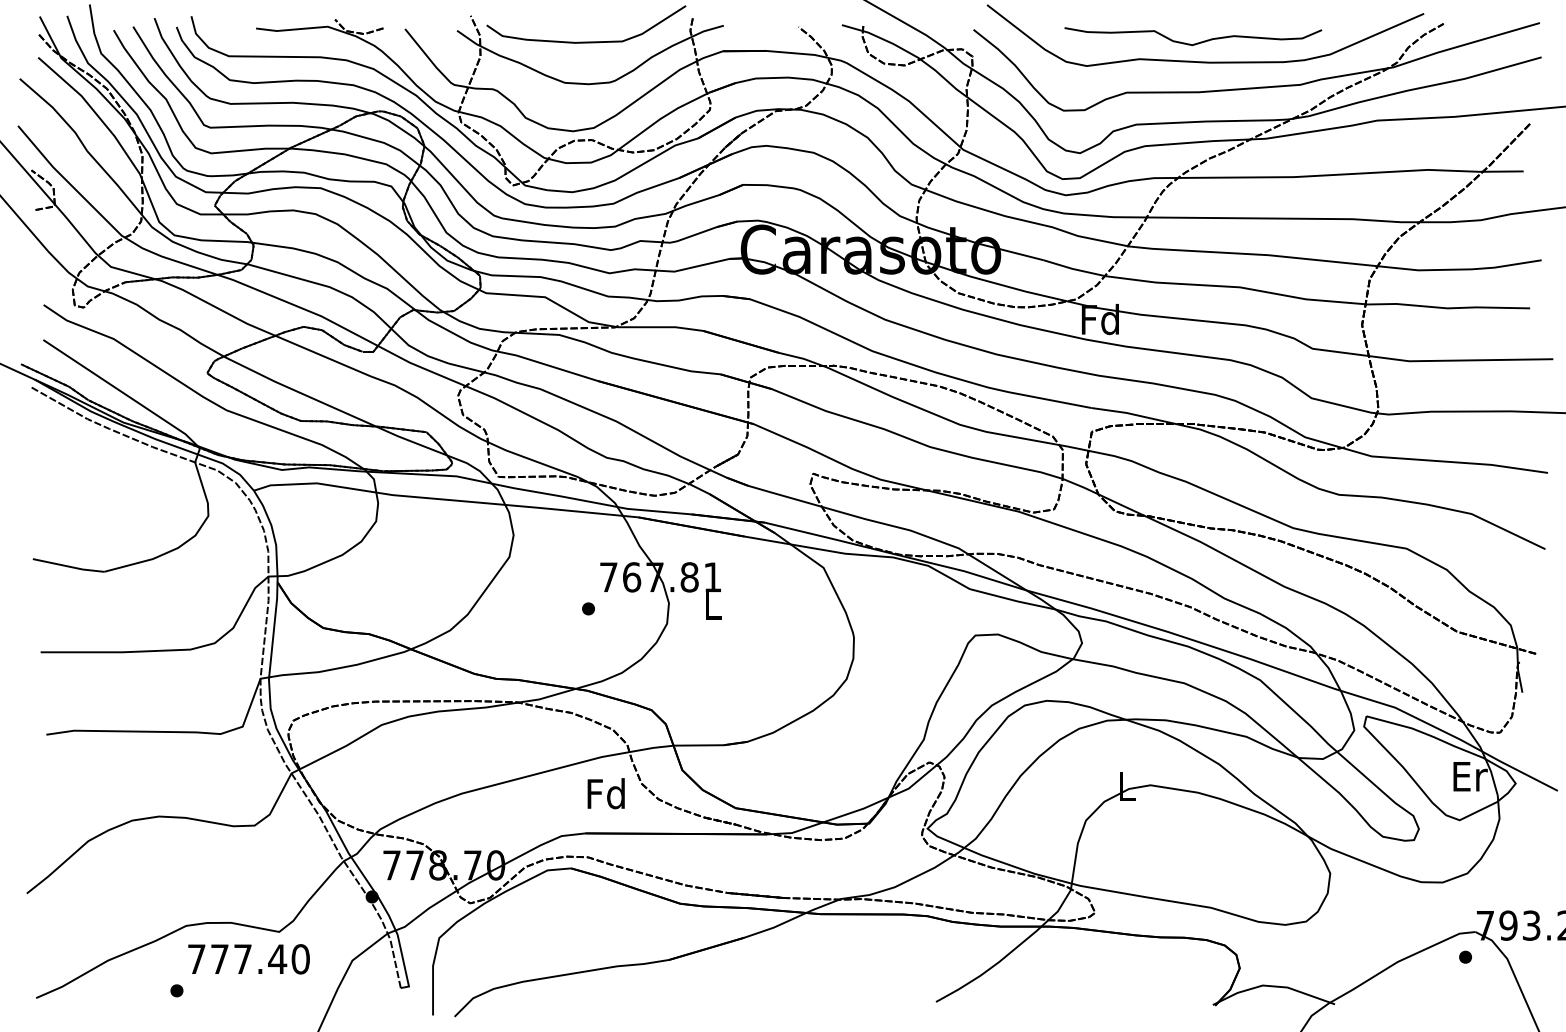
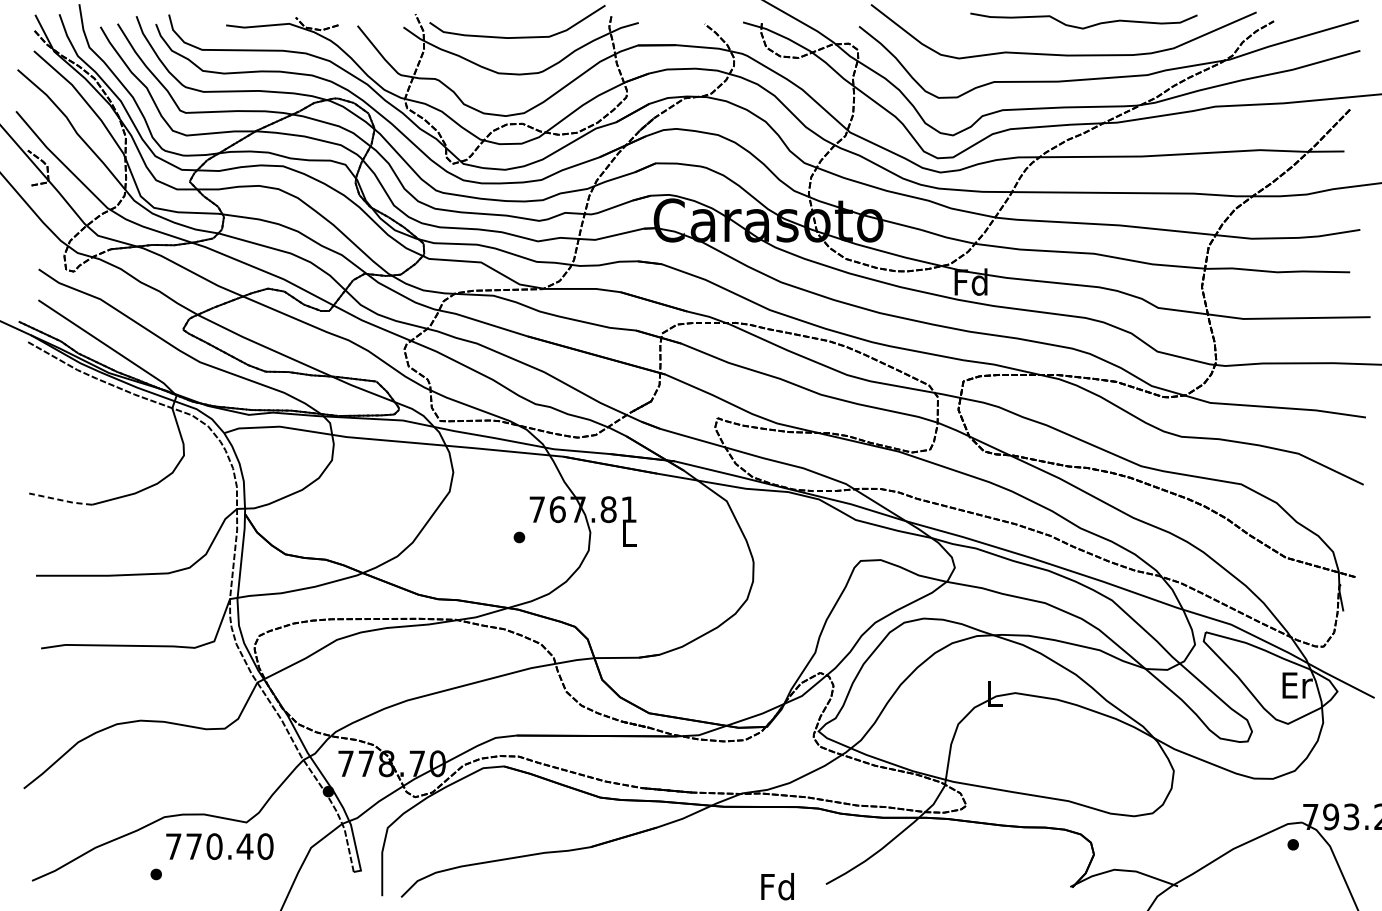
curve: (1193, 43) -> (1084, 27), moved
line: (69, 566) -> (61, 500), solid -> dashed
text: (605, 793) -> (777, 886), moved
text: (243, 959) -> (214, 846), 777.40 -> 770.40

